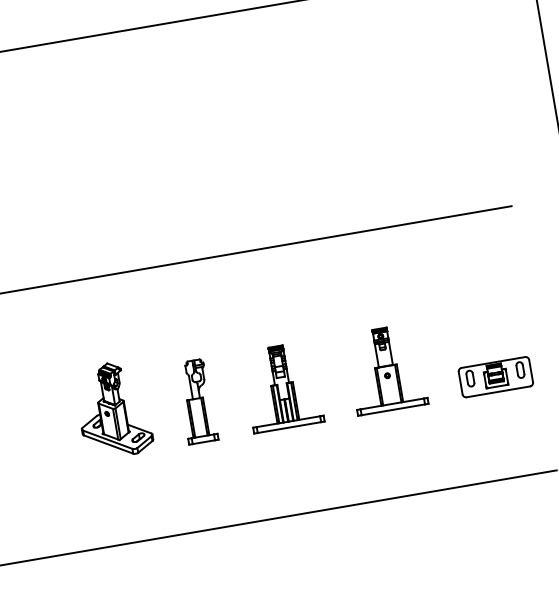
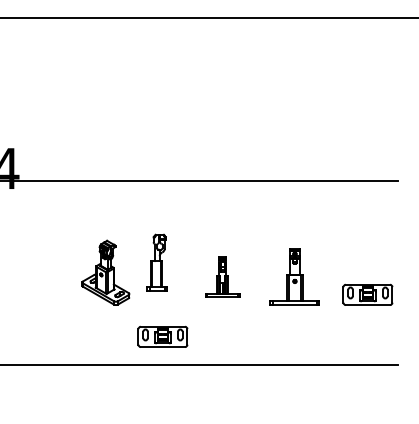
part: (282, 386) -> (222, 276), size x0.7
part: (195, 401) -> (156, 262), moved
part: (210, 487) -> (162, 336), added

